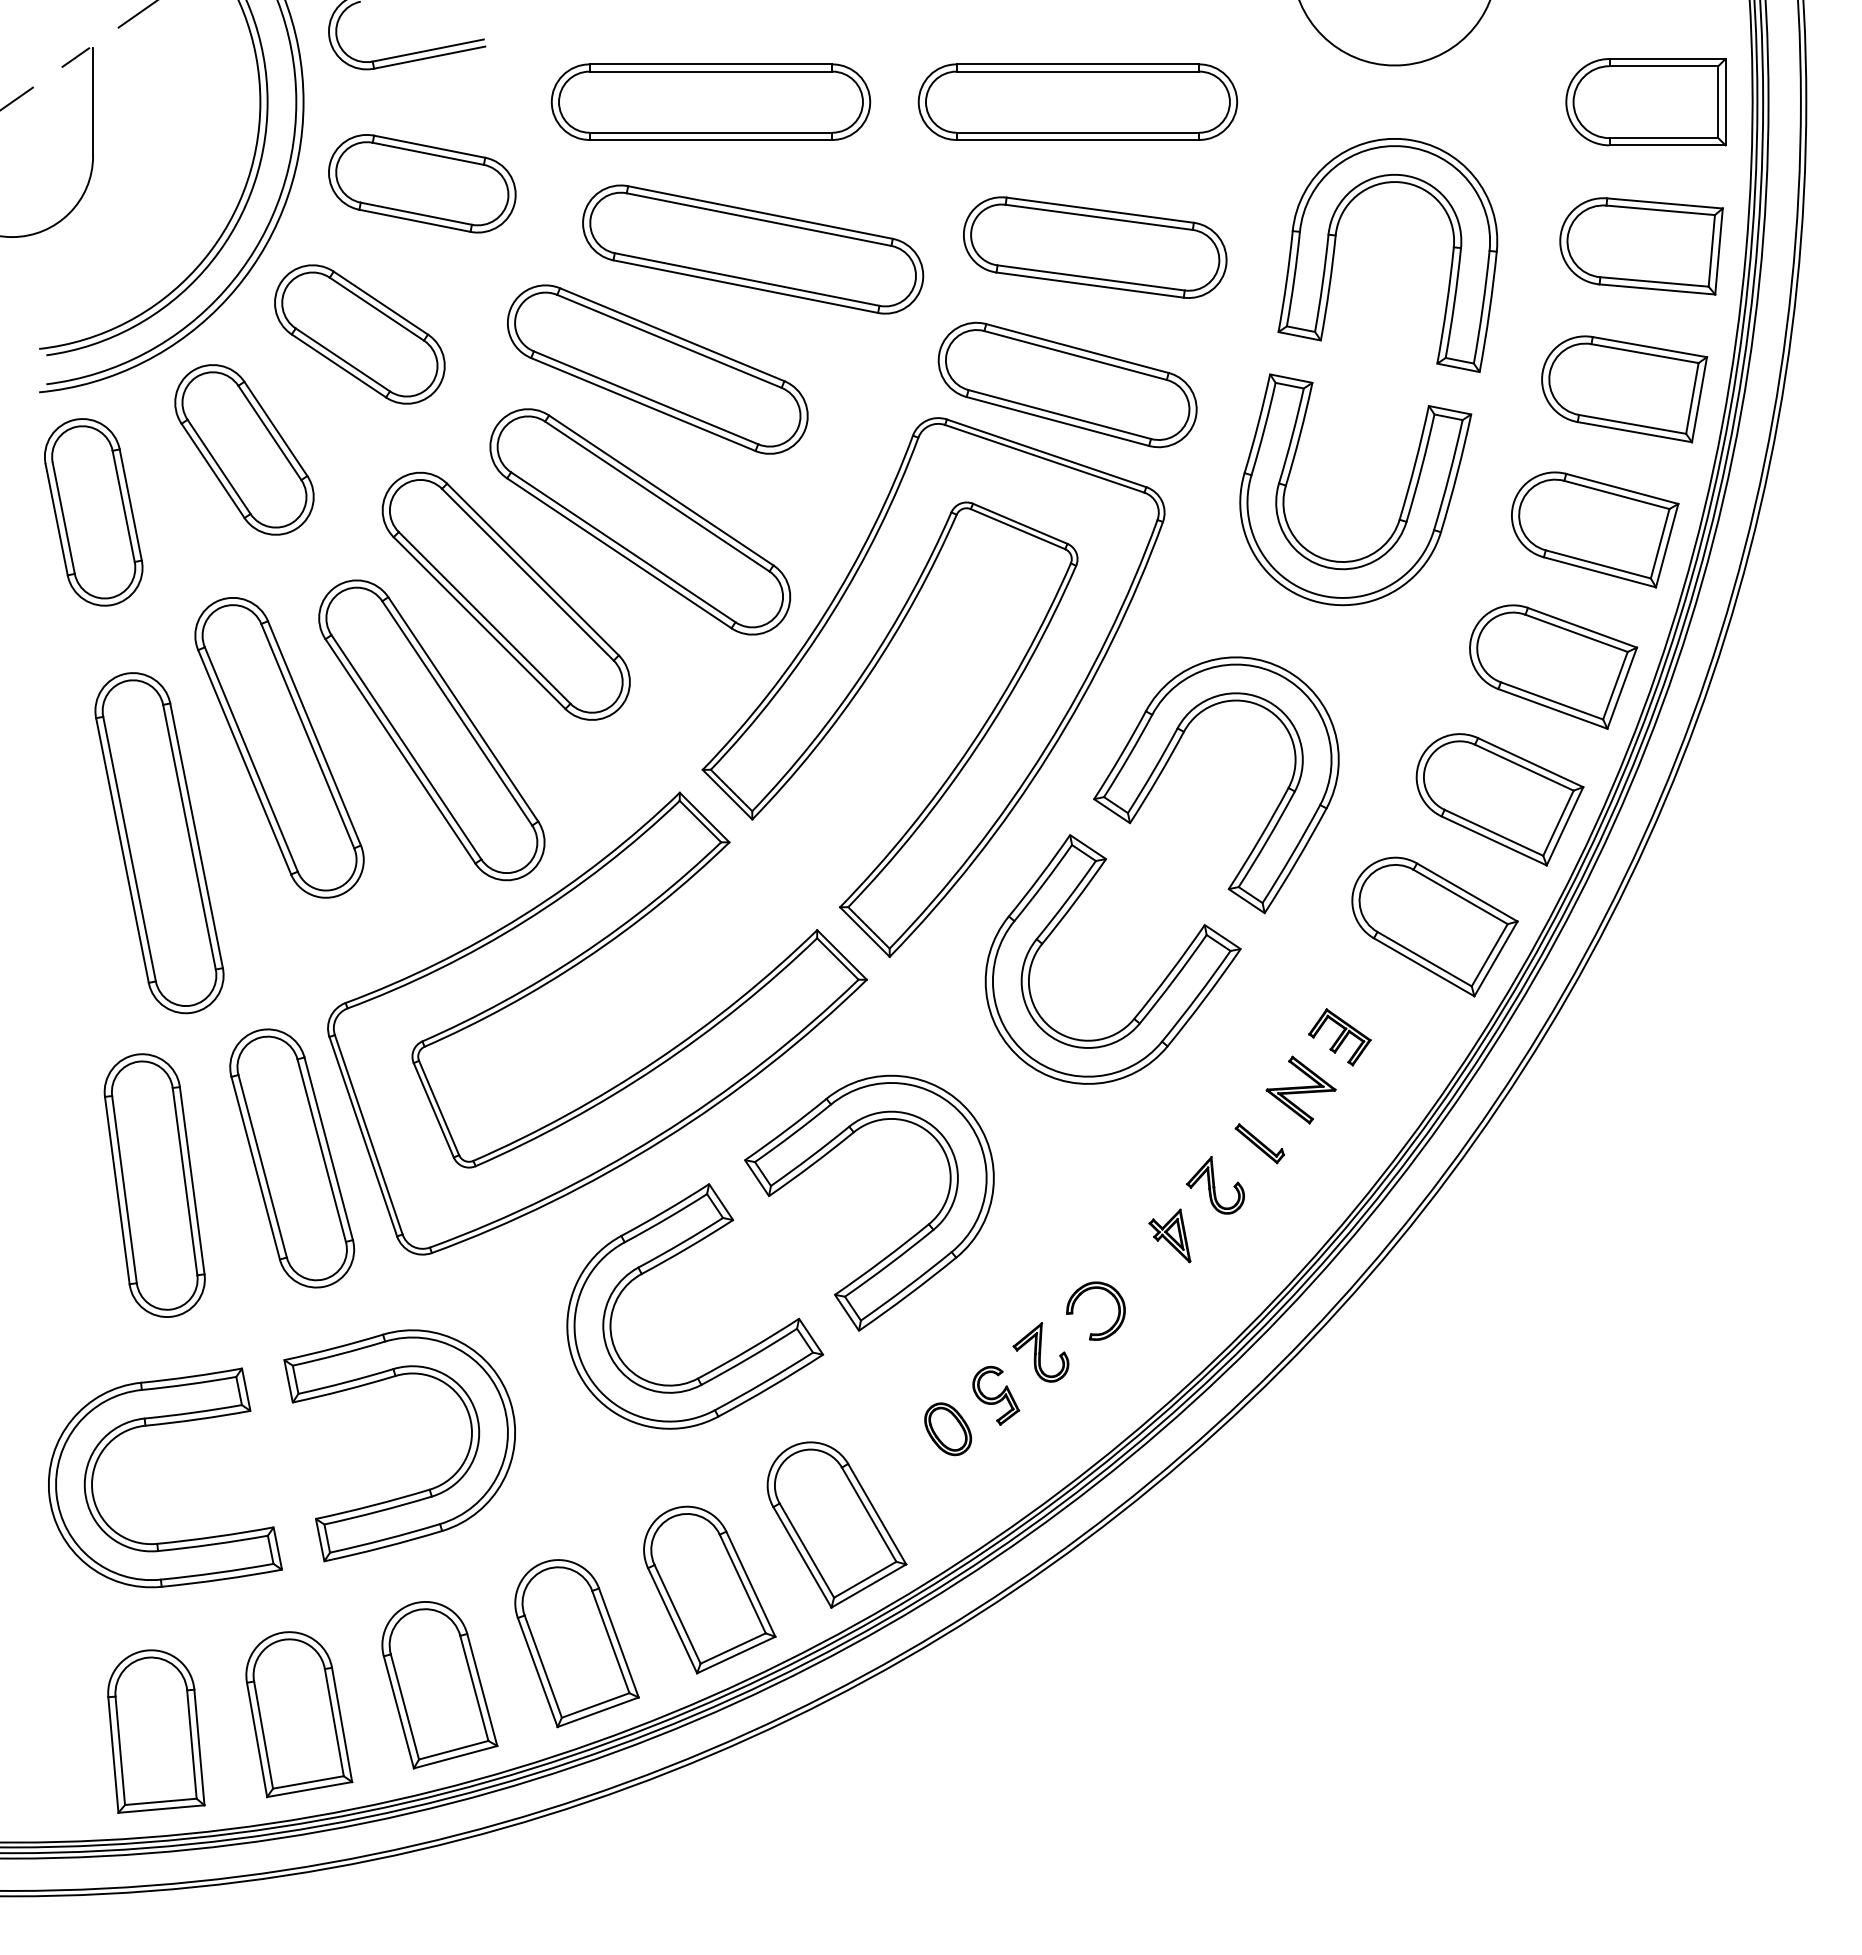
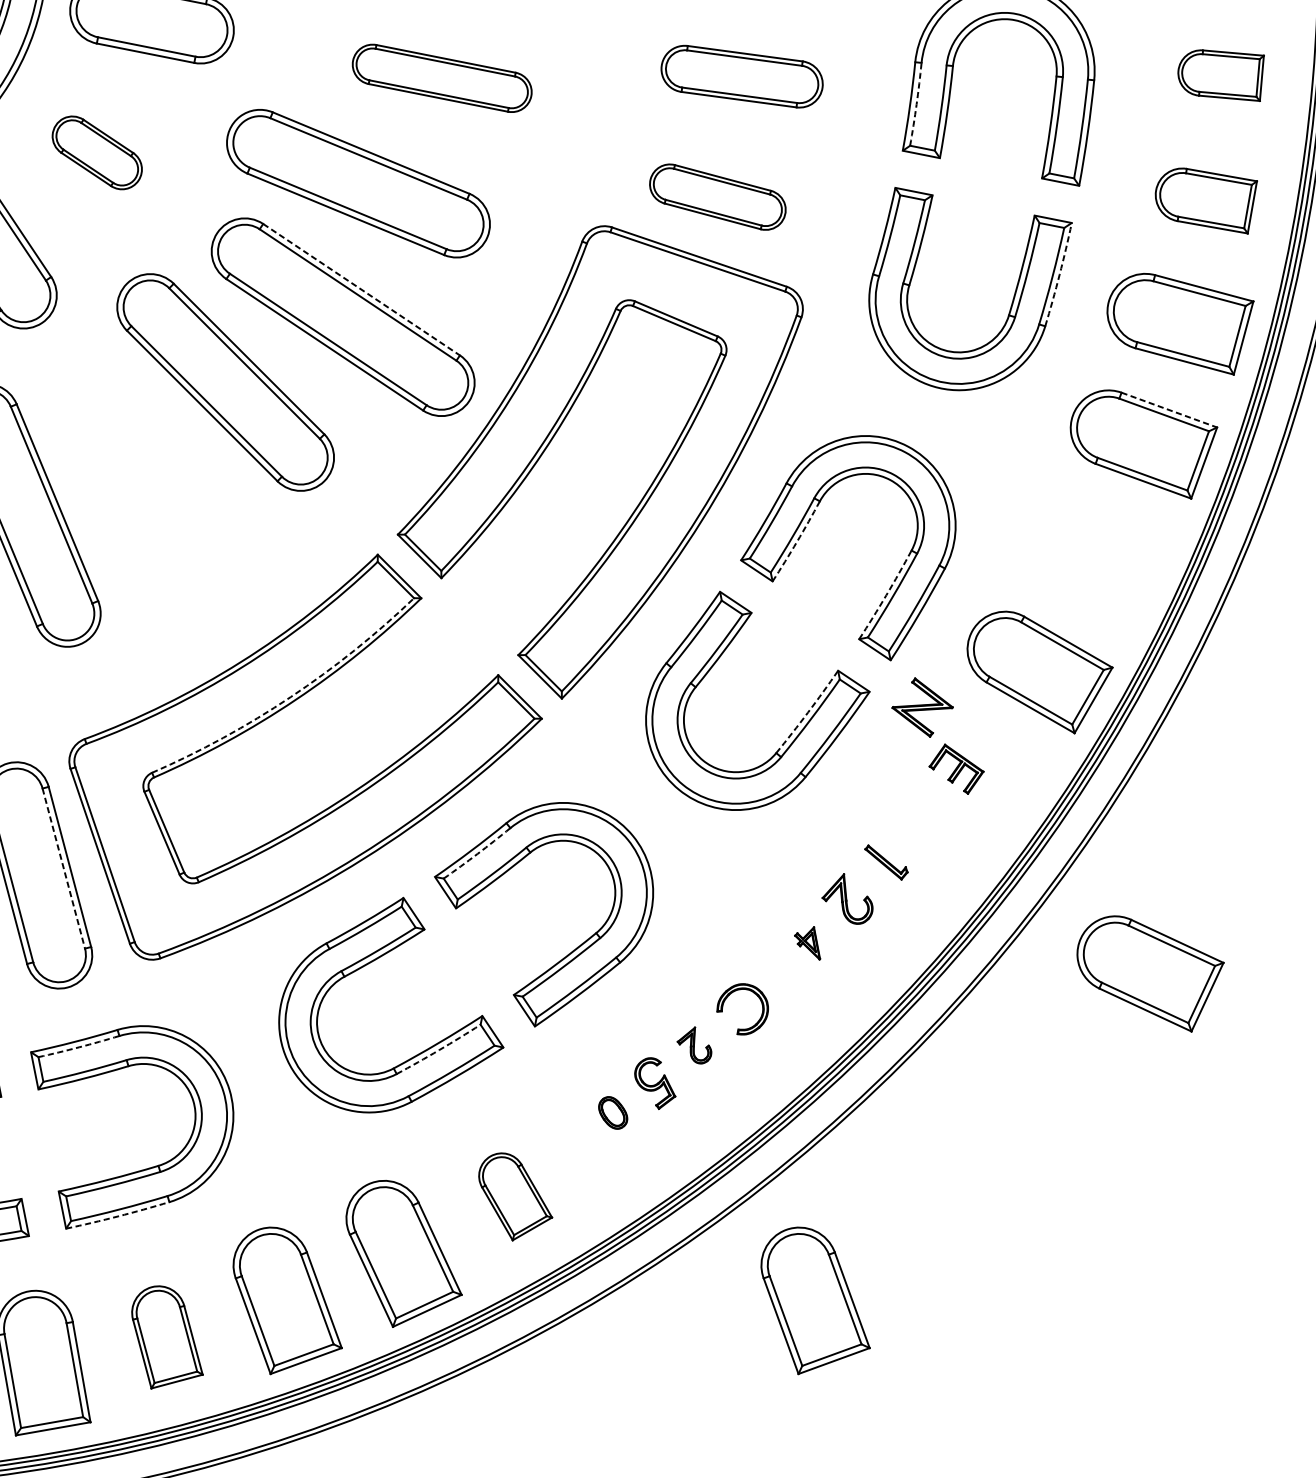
part: (1641, 246) -> (1221, 75), size x0.6
part: (1095, 247) -> (742, 76), size x0.7
part: (753, 249) -> (442, 78), size x0.6
arc: (1294, 279) -> (916, 104), solid -> dashed
part: (359, 334) -> (96, 152), size x0.6
part: (1067, 384) -> (717, 196), size x0.6
part: (1624, 389) -> (1206, 201), size x0.7
arc: (1457, 473) -> (1059, 274), solid -> dashed
line: (661, 490) -> (361, 289), solid -> dashed
line: (1582, 627) -> (1169, 409), solid -> dashed
part: (431, 730) -> (160, 500), removed
arc: (1157, 778) -> (796, 542), solid -> dashed
part: (1499, 799) -> (1150, 973), moved
arc: (1259, 839) -> (886, 595), solid -> dashed
arc: (580, 955) -> (290, 697), solid -> dashed
arc: (1170, 972) -> (808, 712), solid -> dashed
part: (1300, 1089) -> (922, 707), moved
arc: (793, 1133) -> (477, 853), solid -> dashed
line: (321, 1151) -> (63, 869), solid -> dashed
part: (1169, 1235) -> (807, 942), size x0.7
part: (1040, 1352) -> (694, 1045), size x0.7
arc: (339, 1354) -> (79, 1047), solid -> dashed
arc: (749, 1357) -> (438, 1049), solid -> dashed
part: (948, 1429) -> (613, 1113), size x0.7
part: (836, 1524) -> (515, 1196), size x0.6
arc: (383, 1547) -> (117, 1216), solid -> dashed
part: (1178, 1643) -> (815, 1300), added
part: (439, 1685) -> (167, 1337), size x0.7

